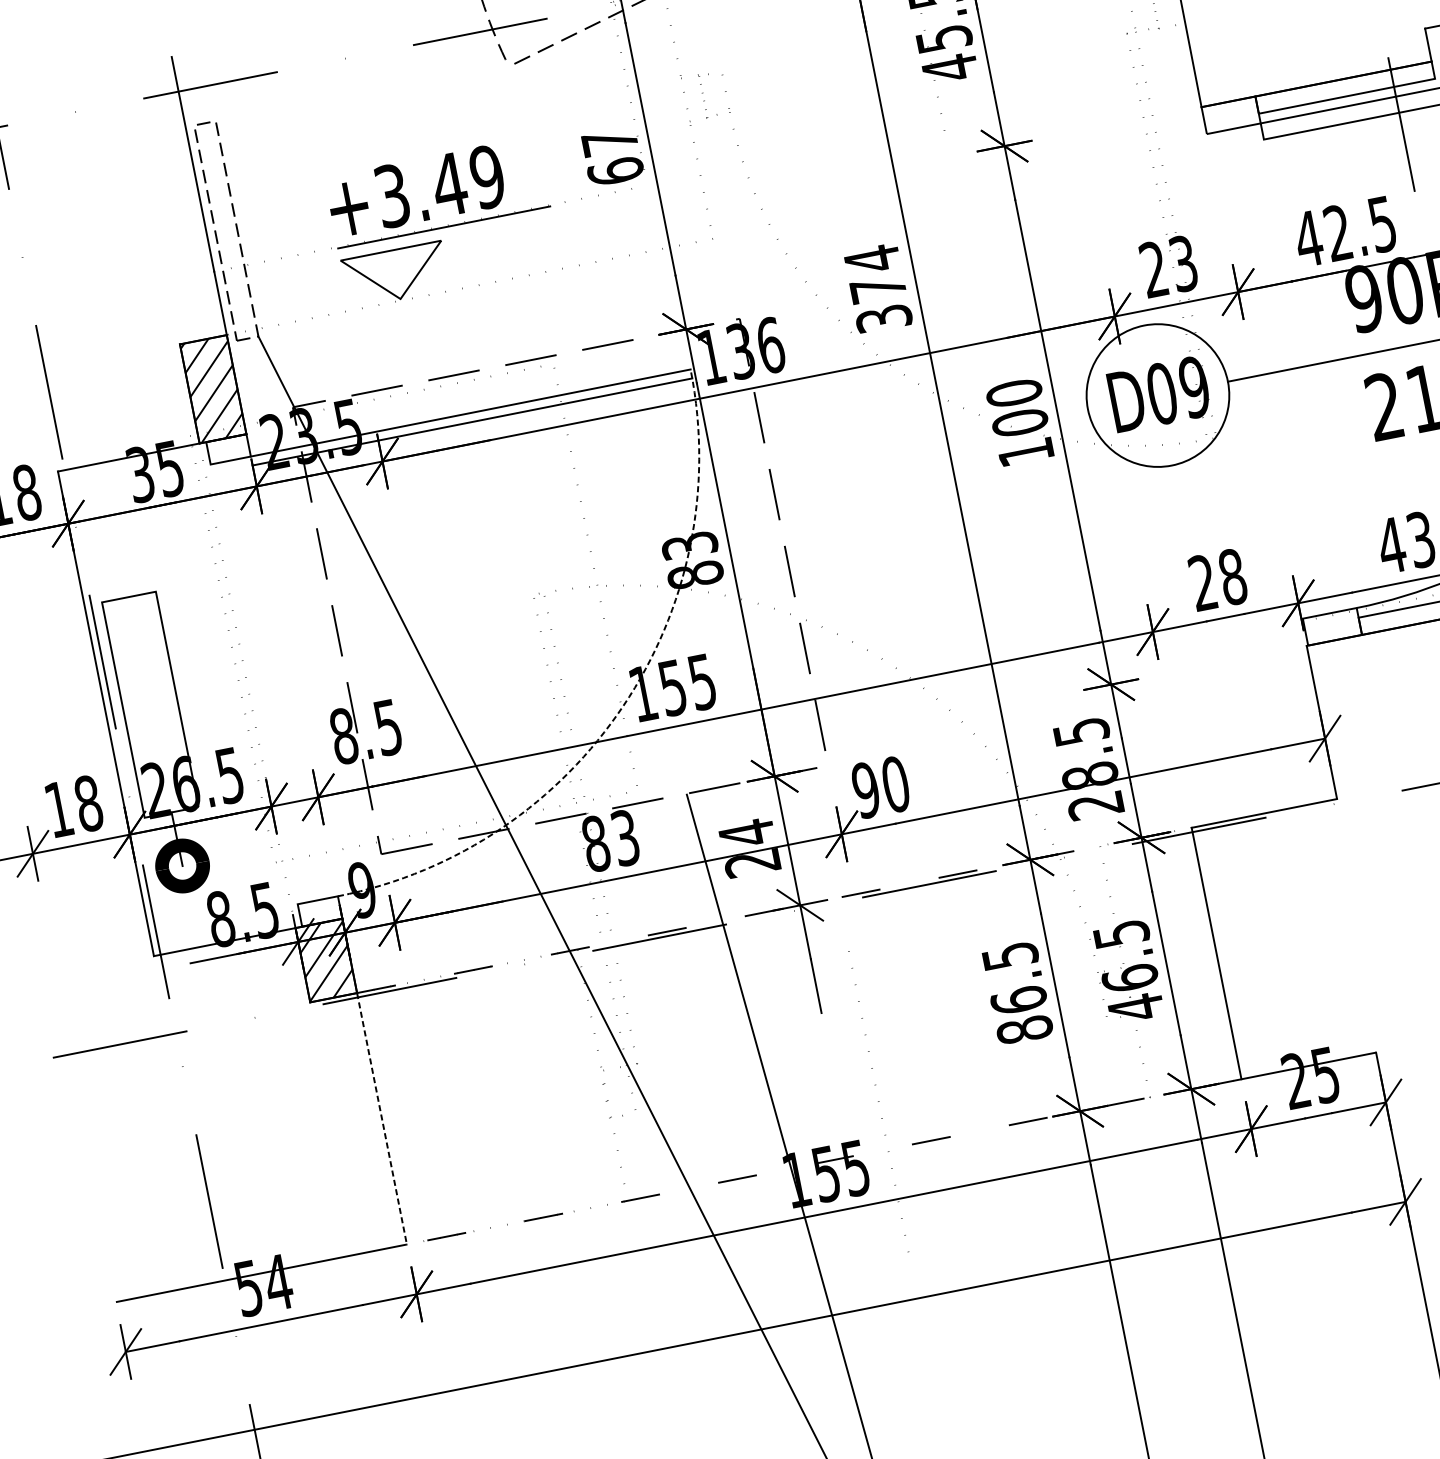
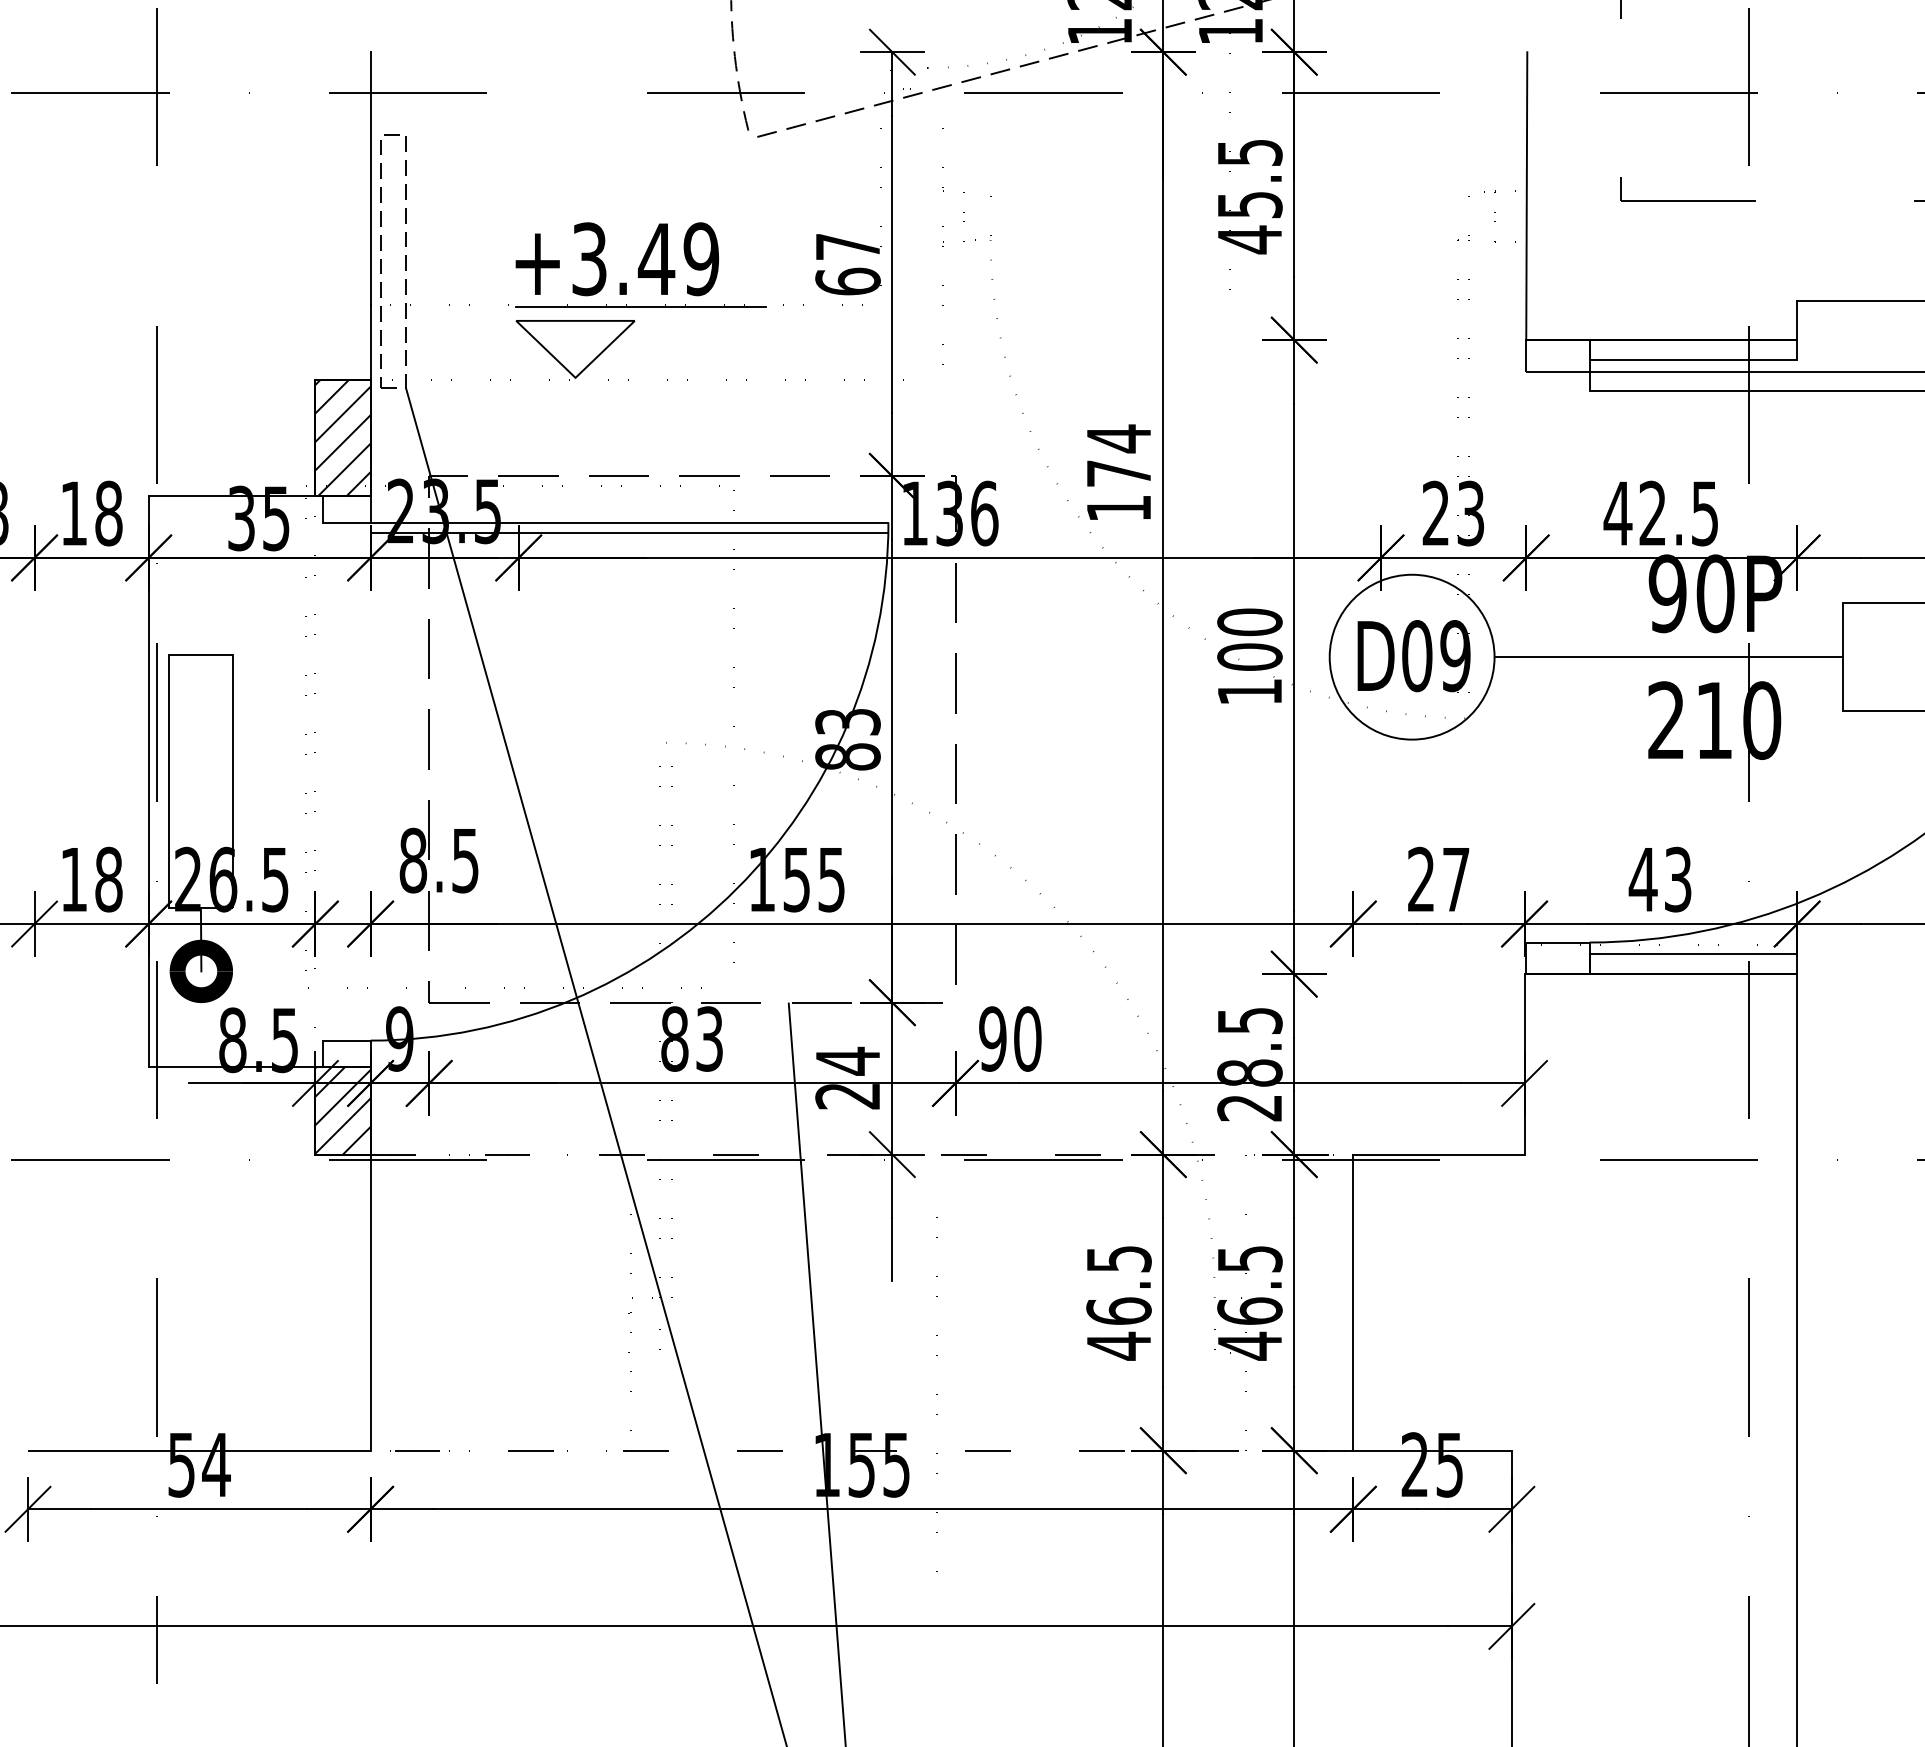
text: (883, 318) -> (1118, 508), 374 -> 174
text: (1232, 577) -> (1455, 879), 28 -> 27
arc: (623, 705) -> (736, 888), dashed -> solid
text: (1024, 1029) -> (1118, 1345), 86.5 -> 46.5
line: (382, 1119) -> (370, 1303), dashed -> solid

